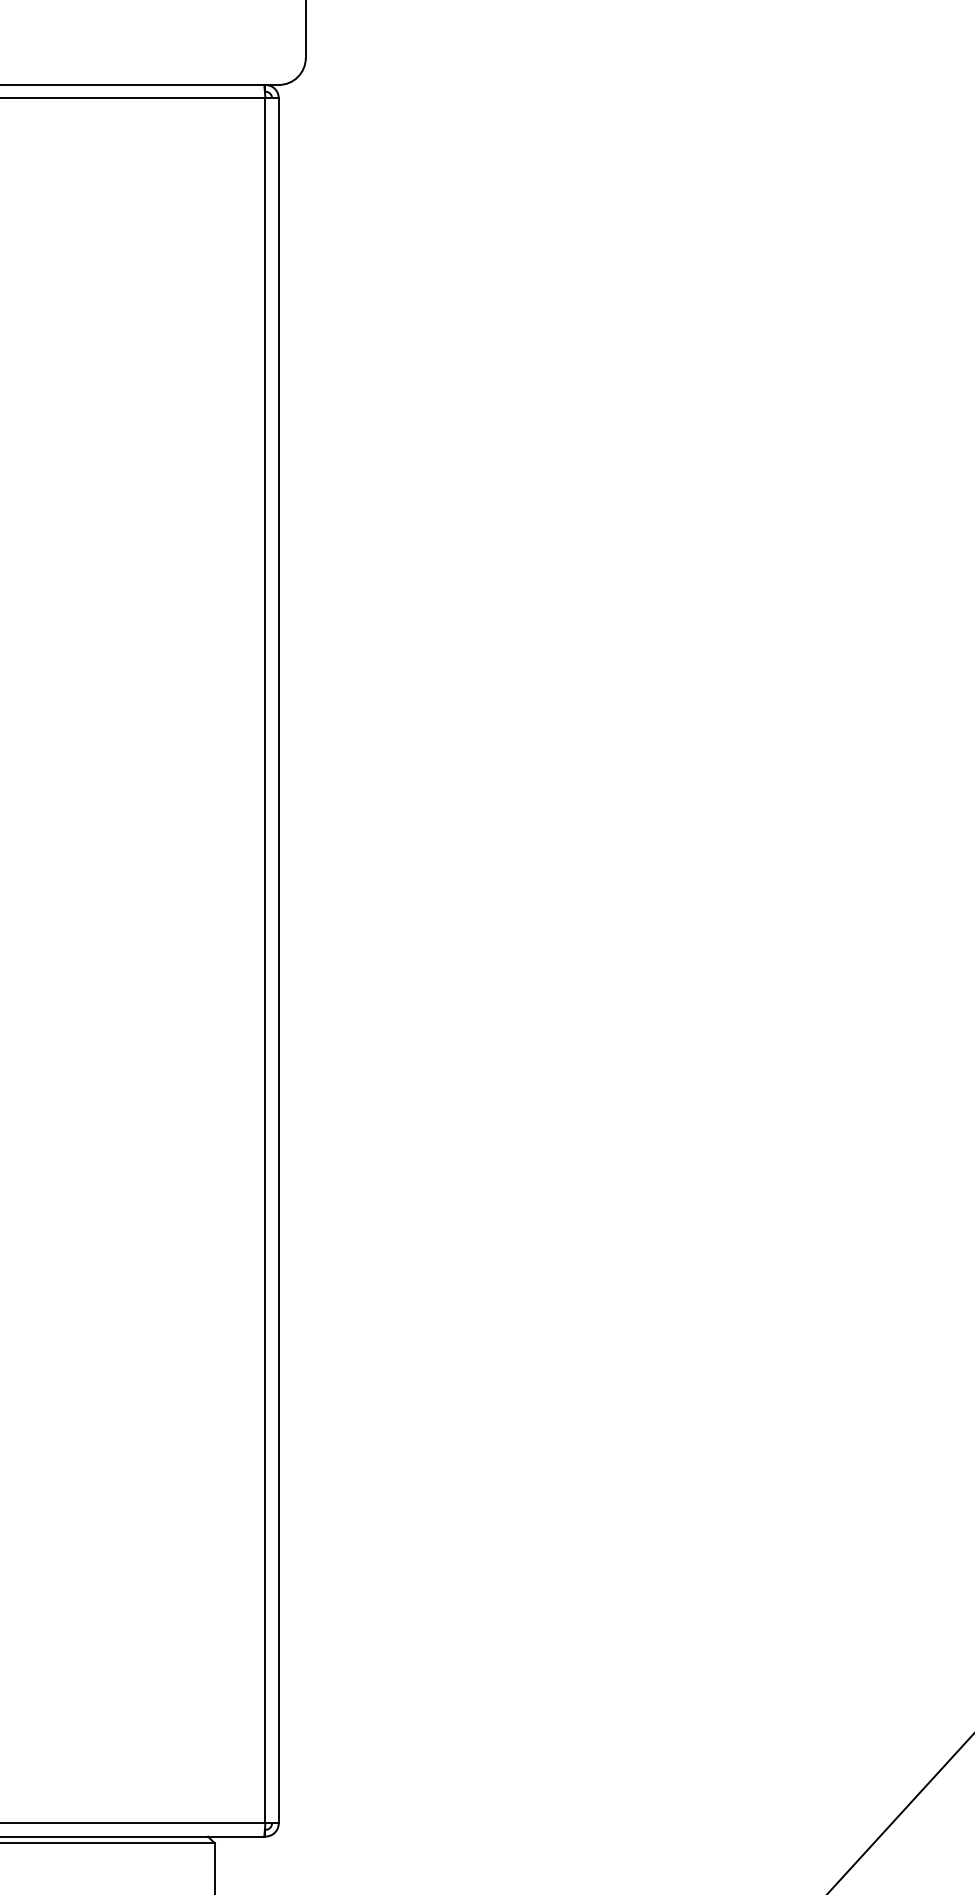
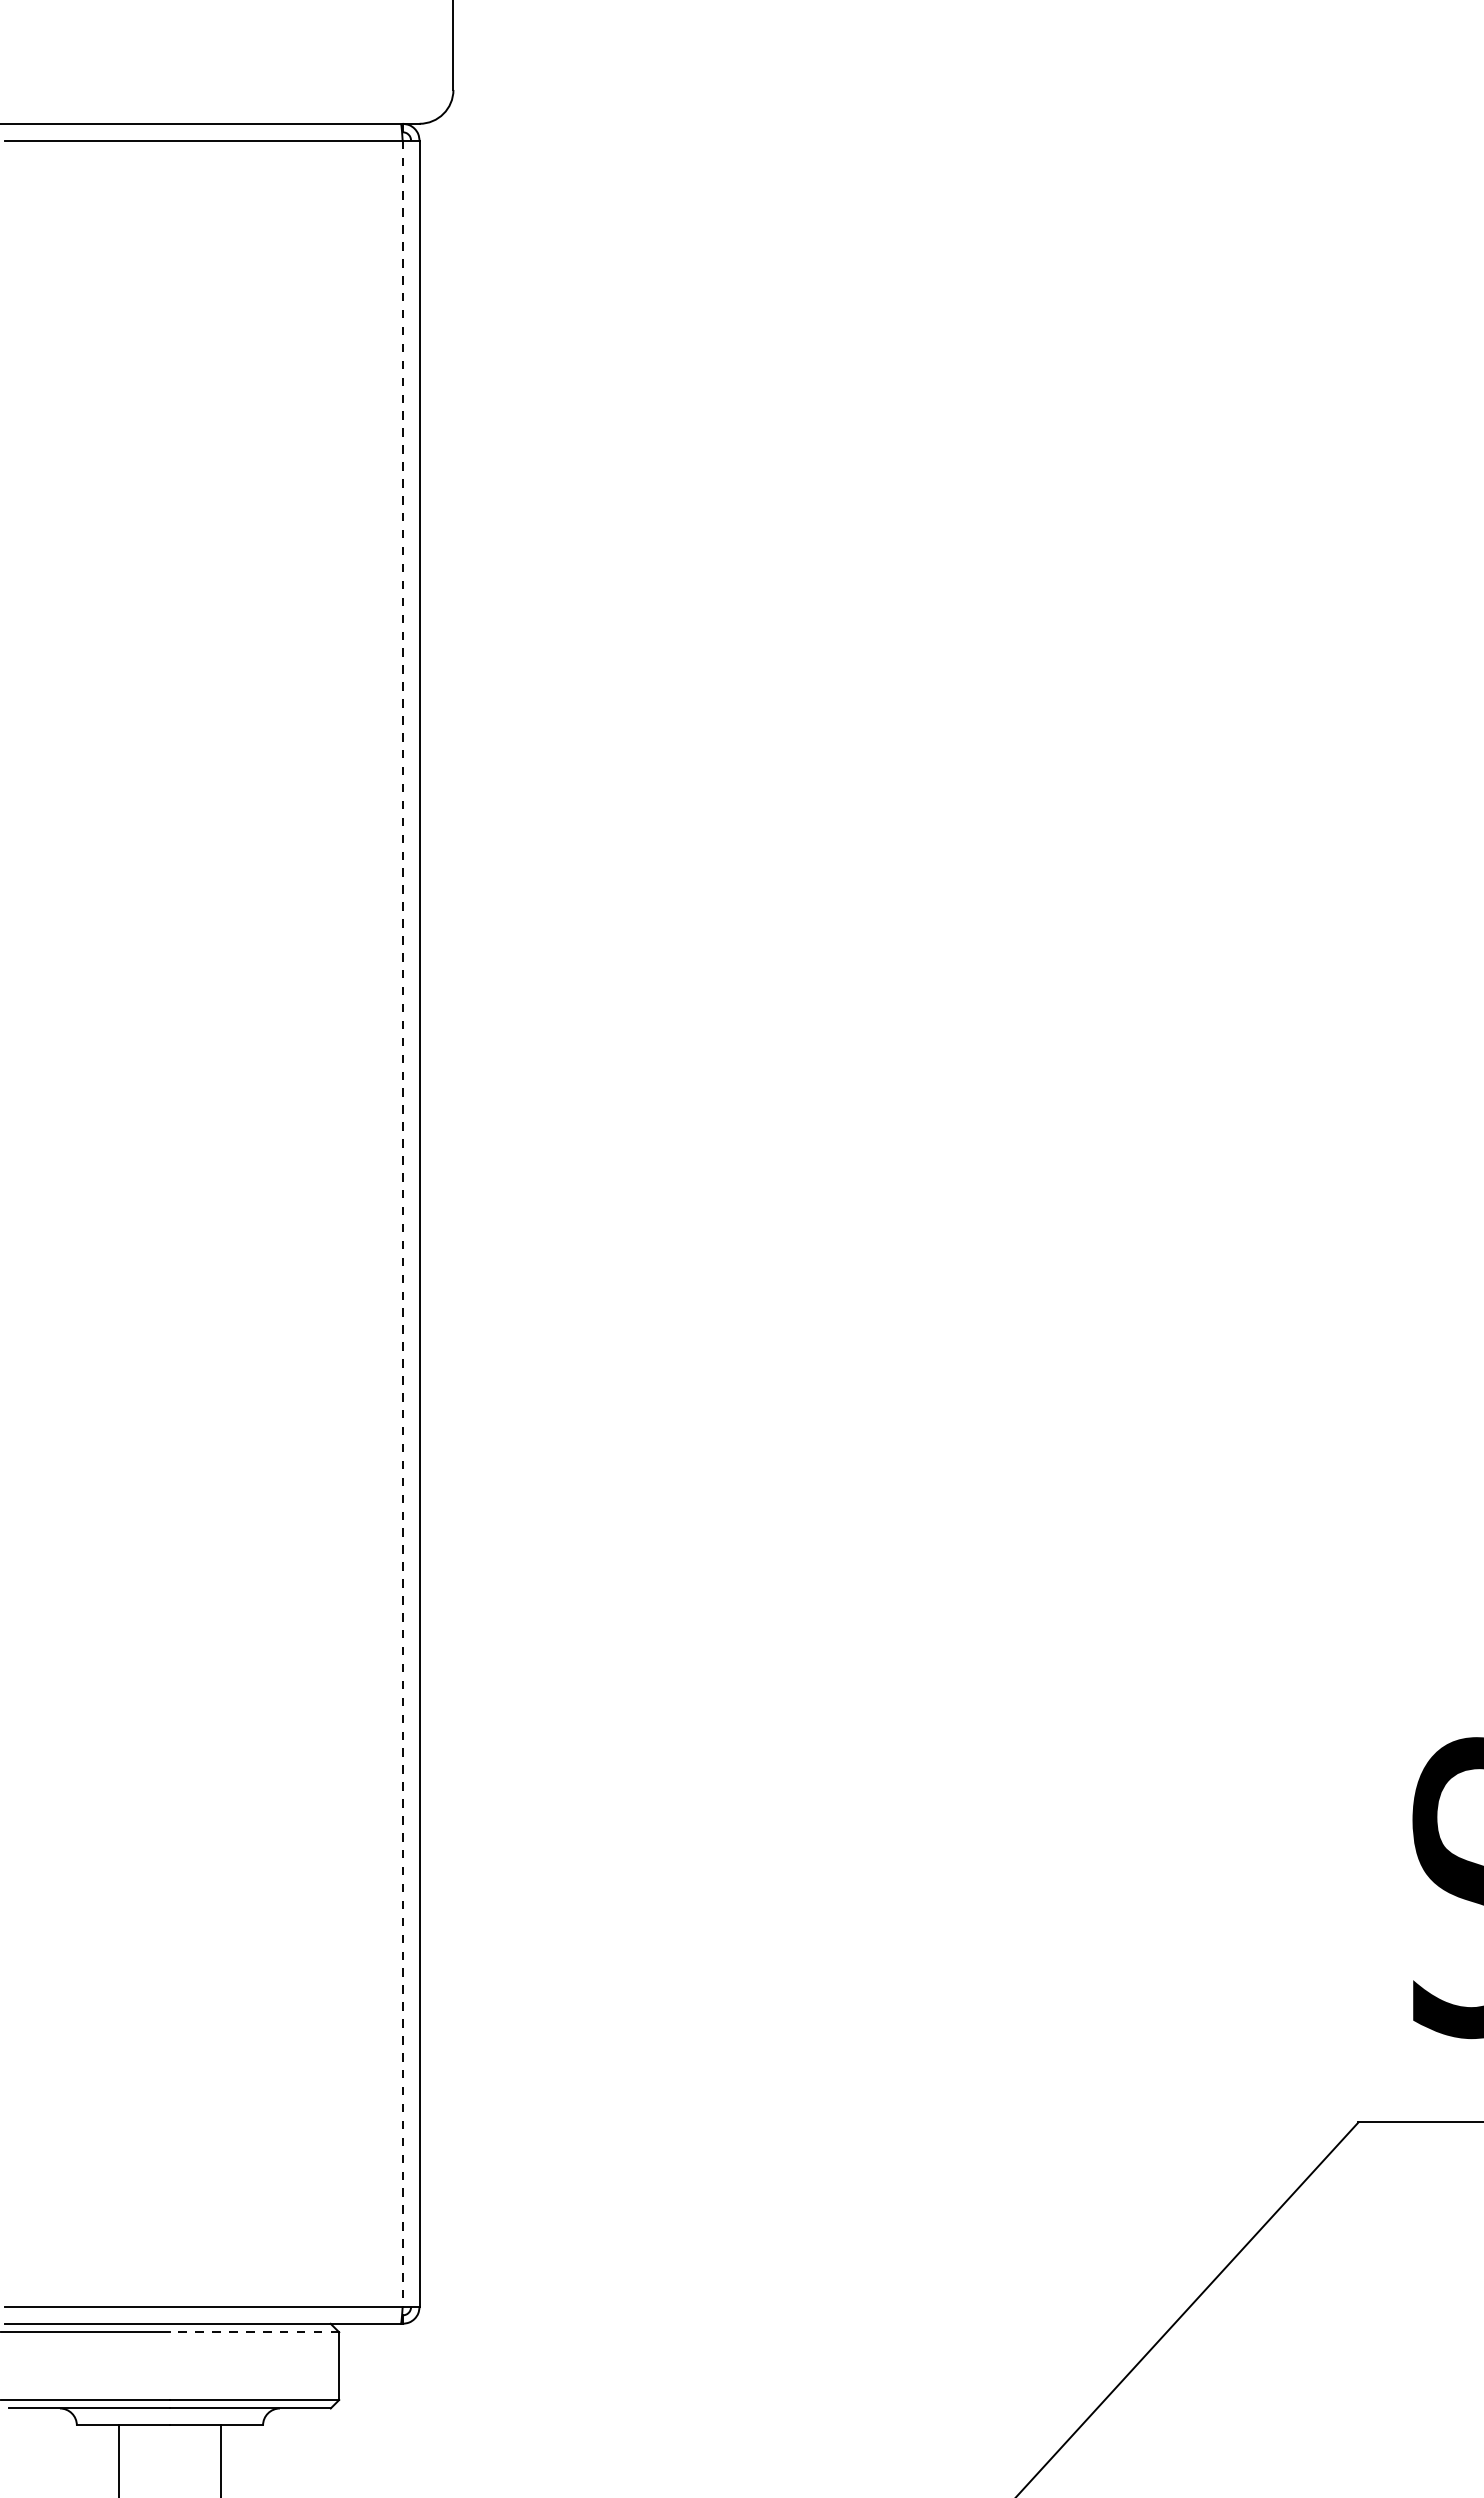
line: (265, 961) -> (402, 1224), solid -> dashed
line: (147, 1843) -> (254, 2332), solid -> dashed

